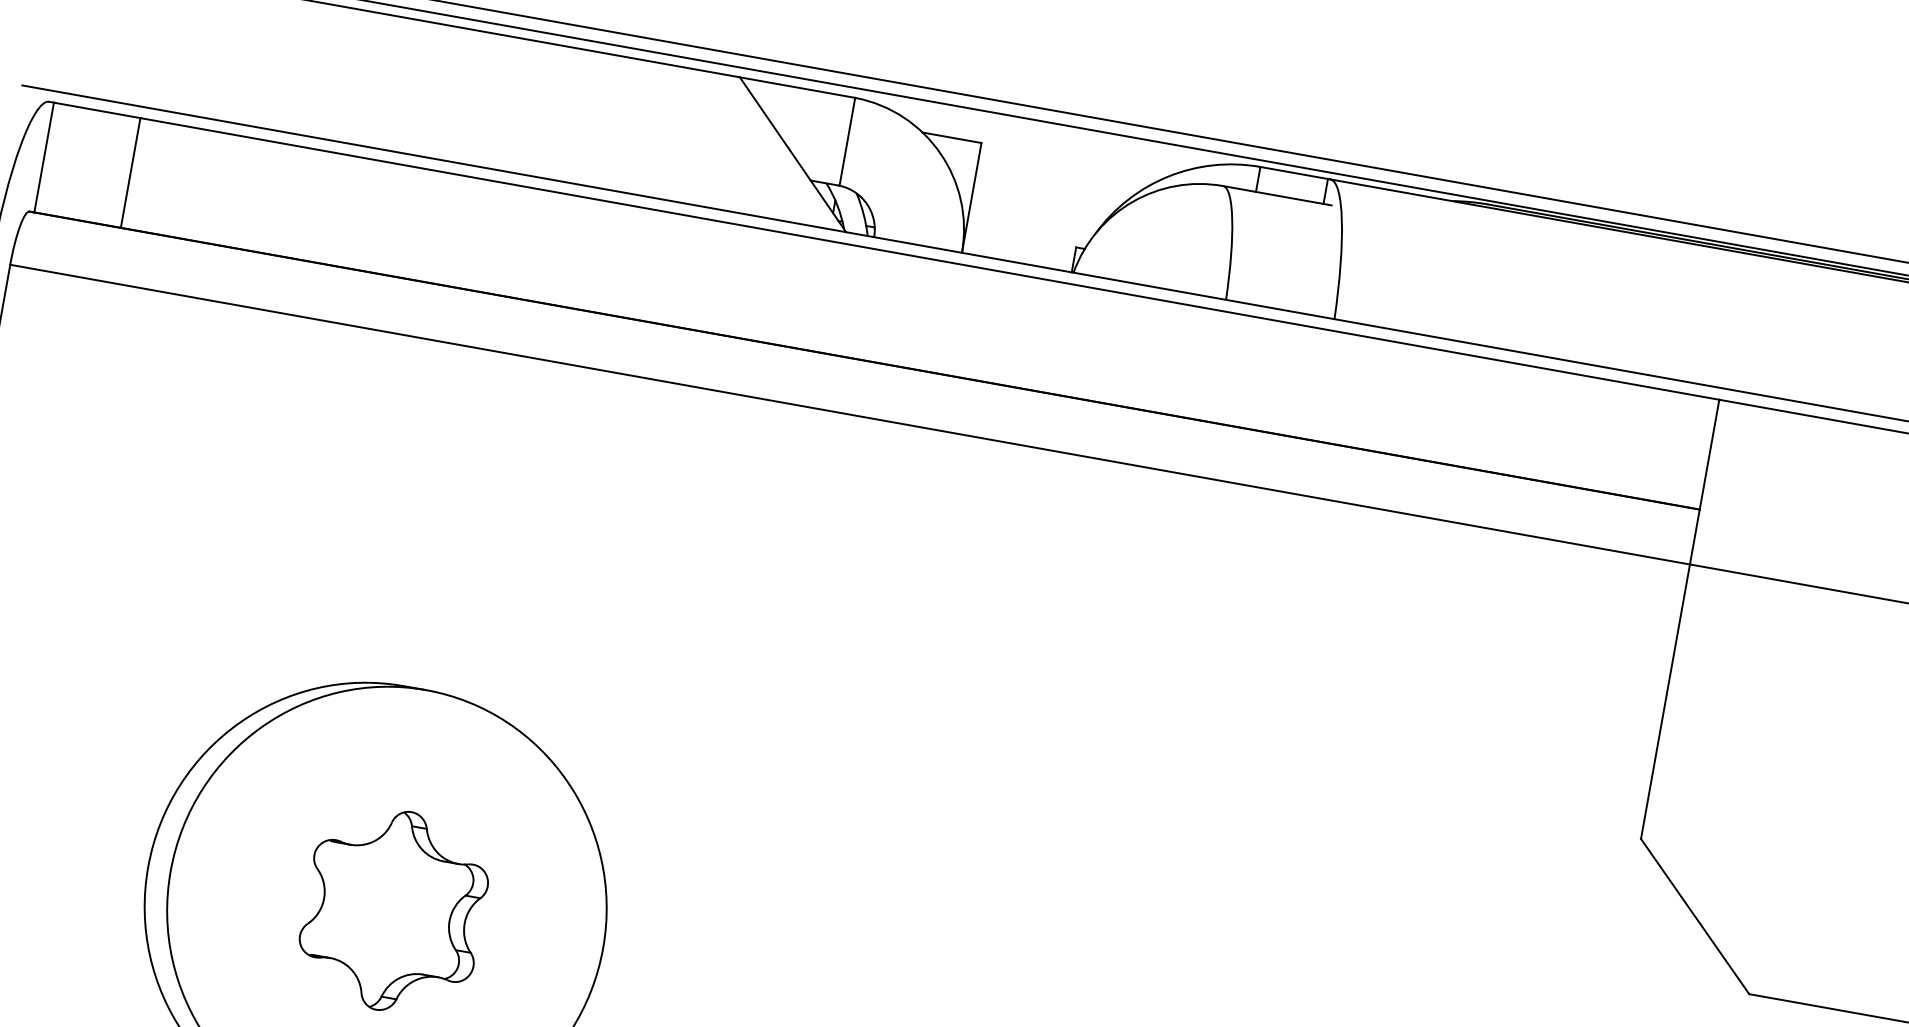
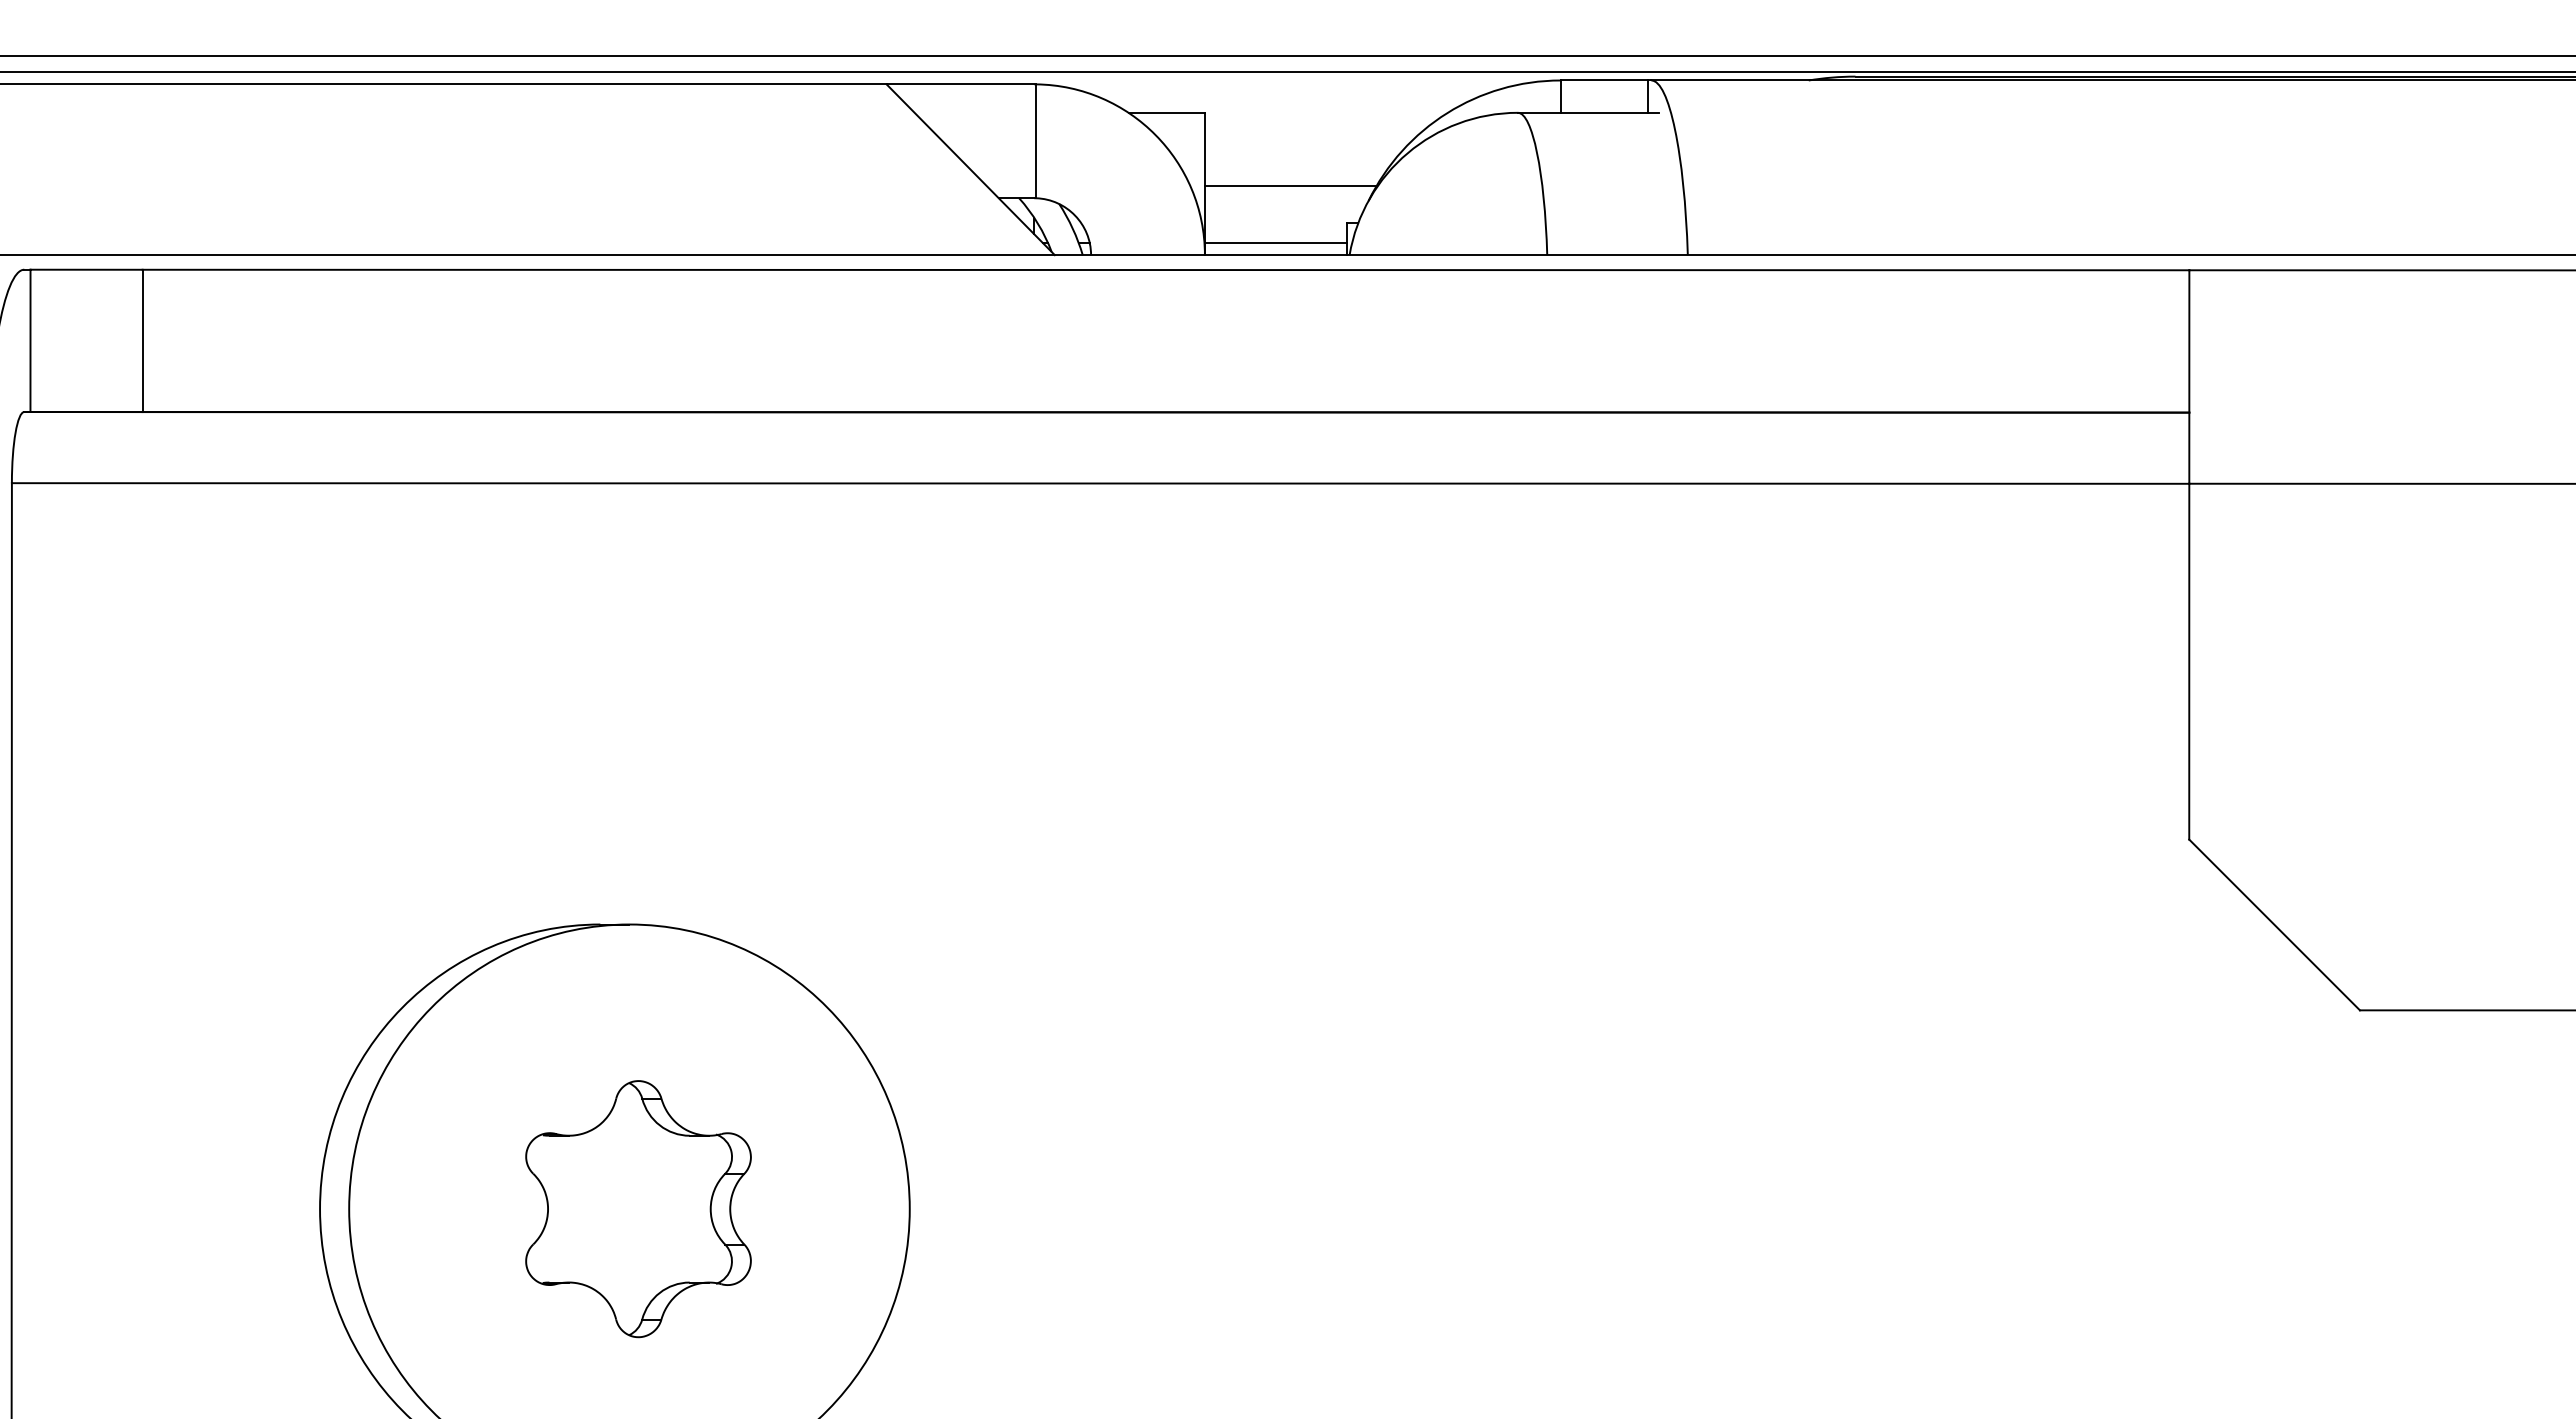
line: (1037, 210) -> (1290, 185), added
line: (1018, 252) -> (1275, 242), added

